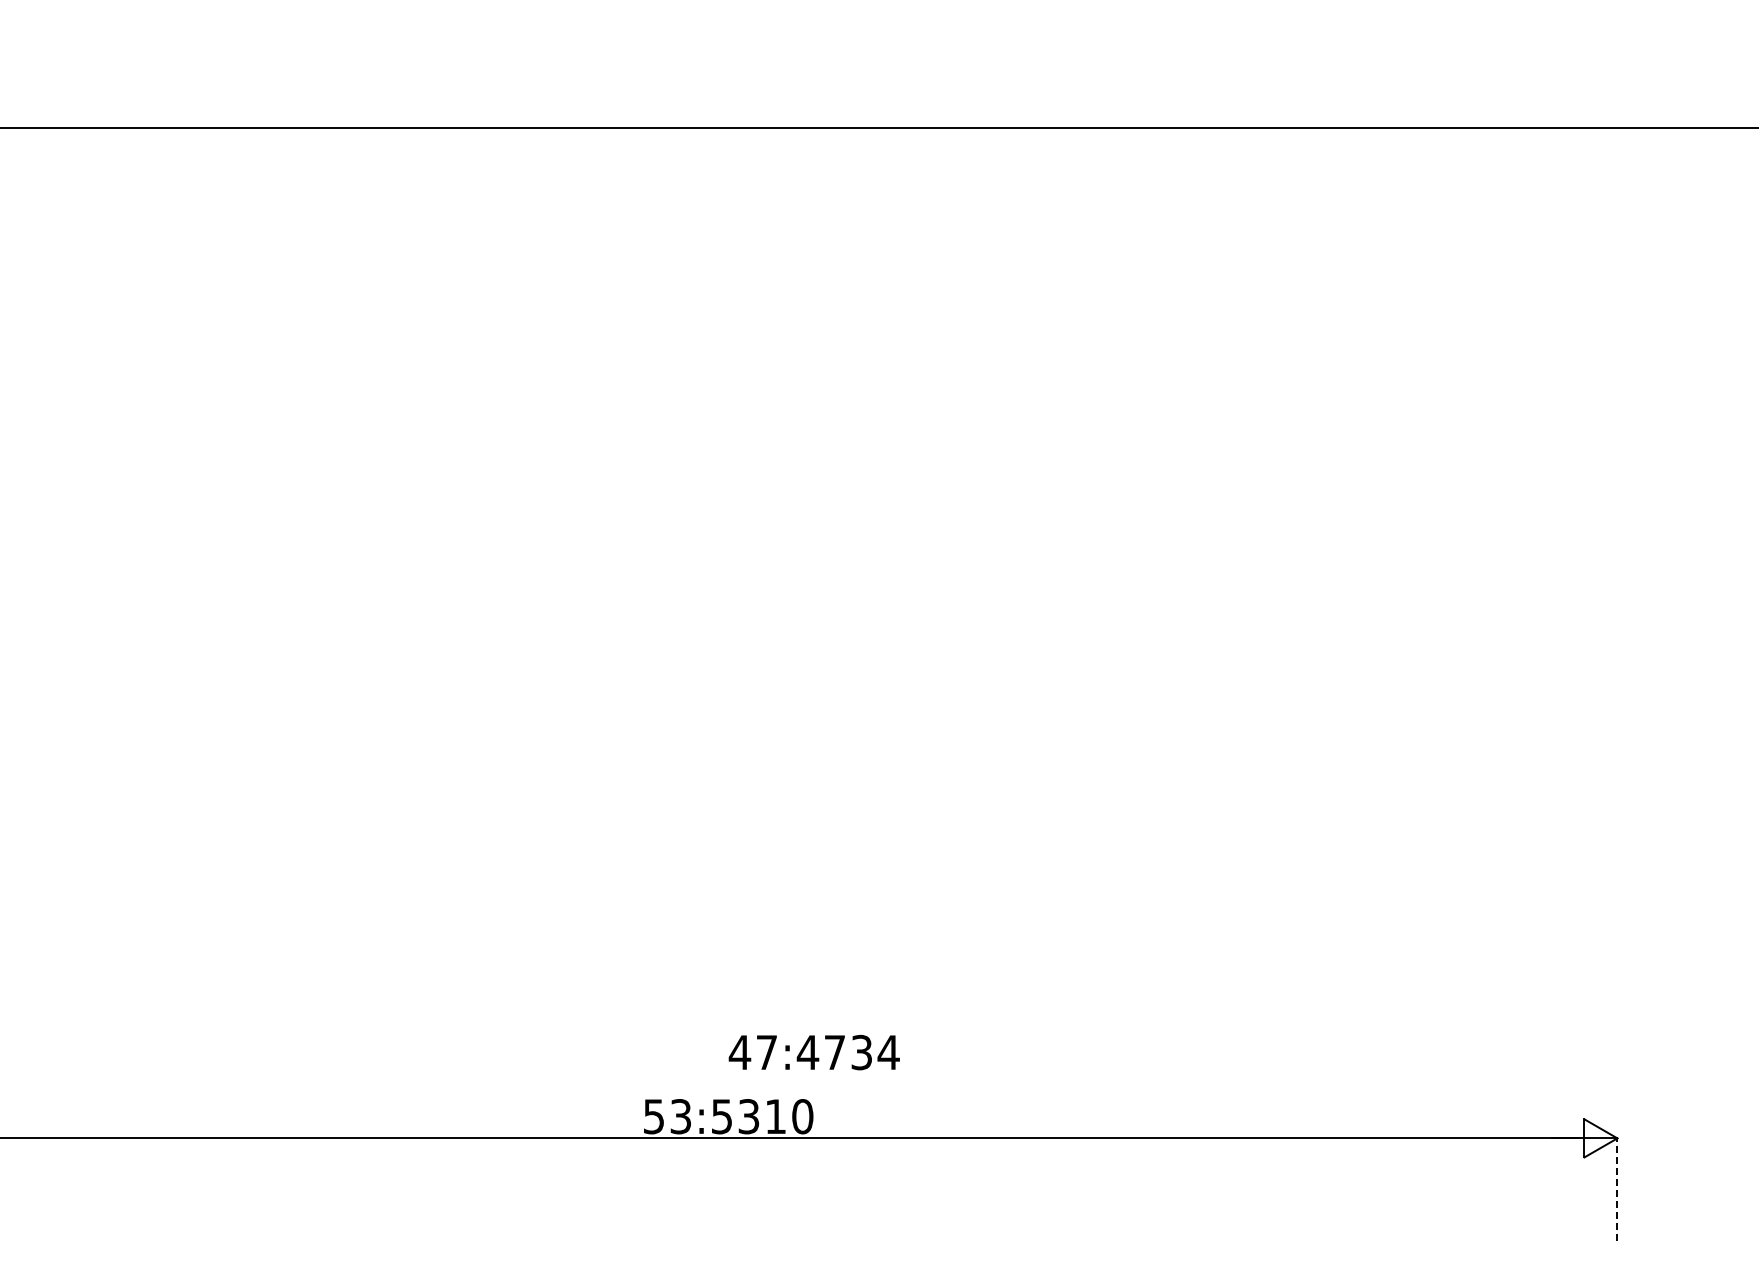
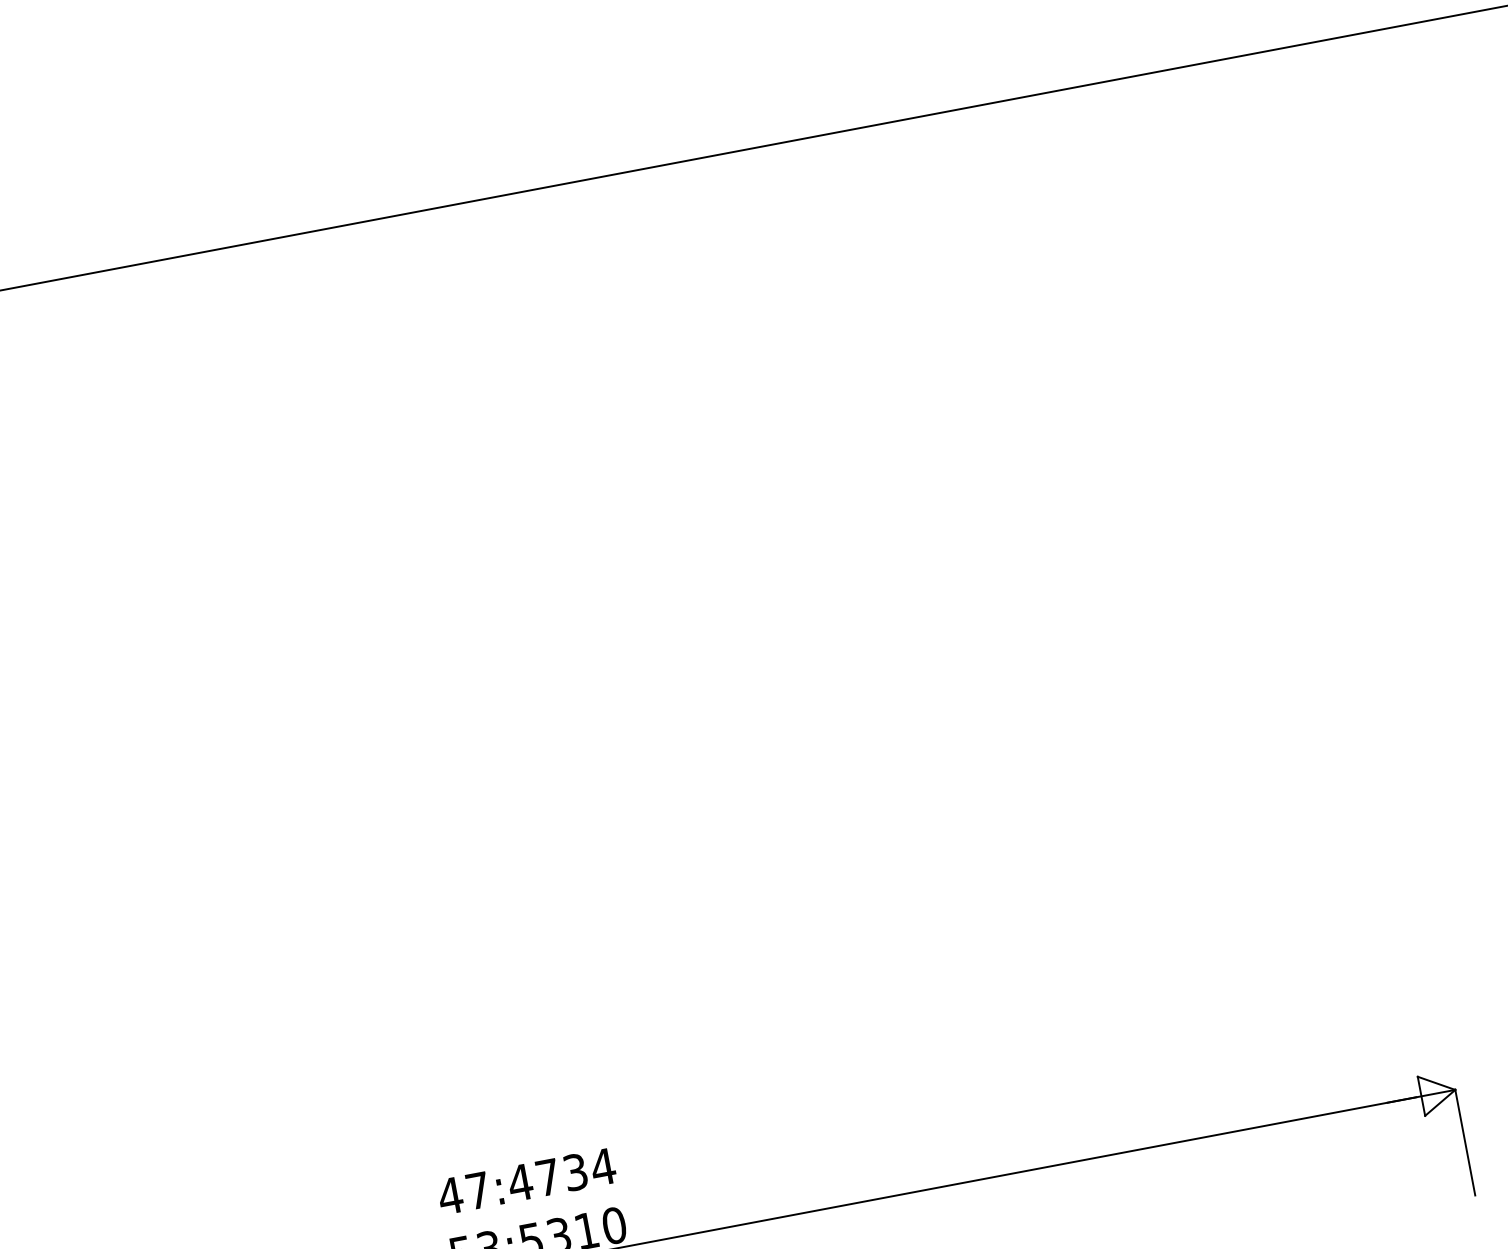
text: (813, 1052) -> (526, 1181), moved
line: (1617, 1189) -> (1465, 1142), dashed -> solid

